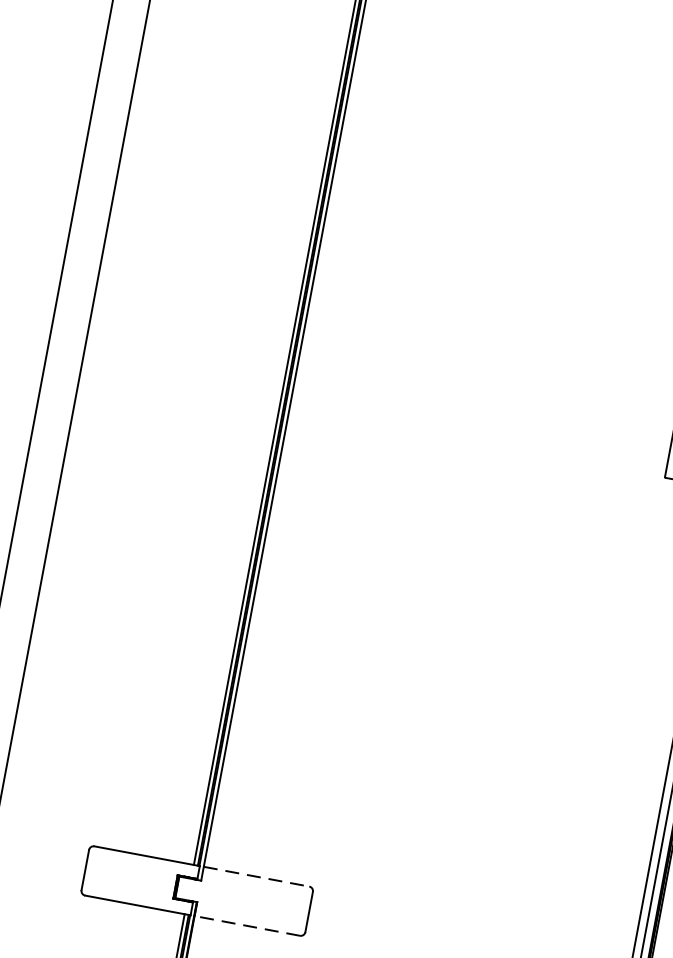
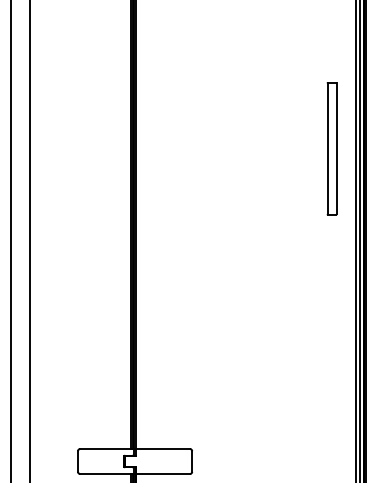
line: (257, 875) -> (163, 448), dashed -> solid
line: (248, 926) -> (163, 474), dashed -> solid

